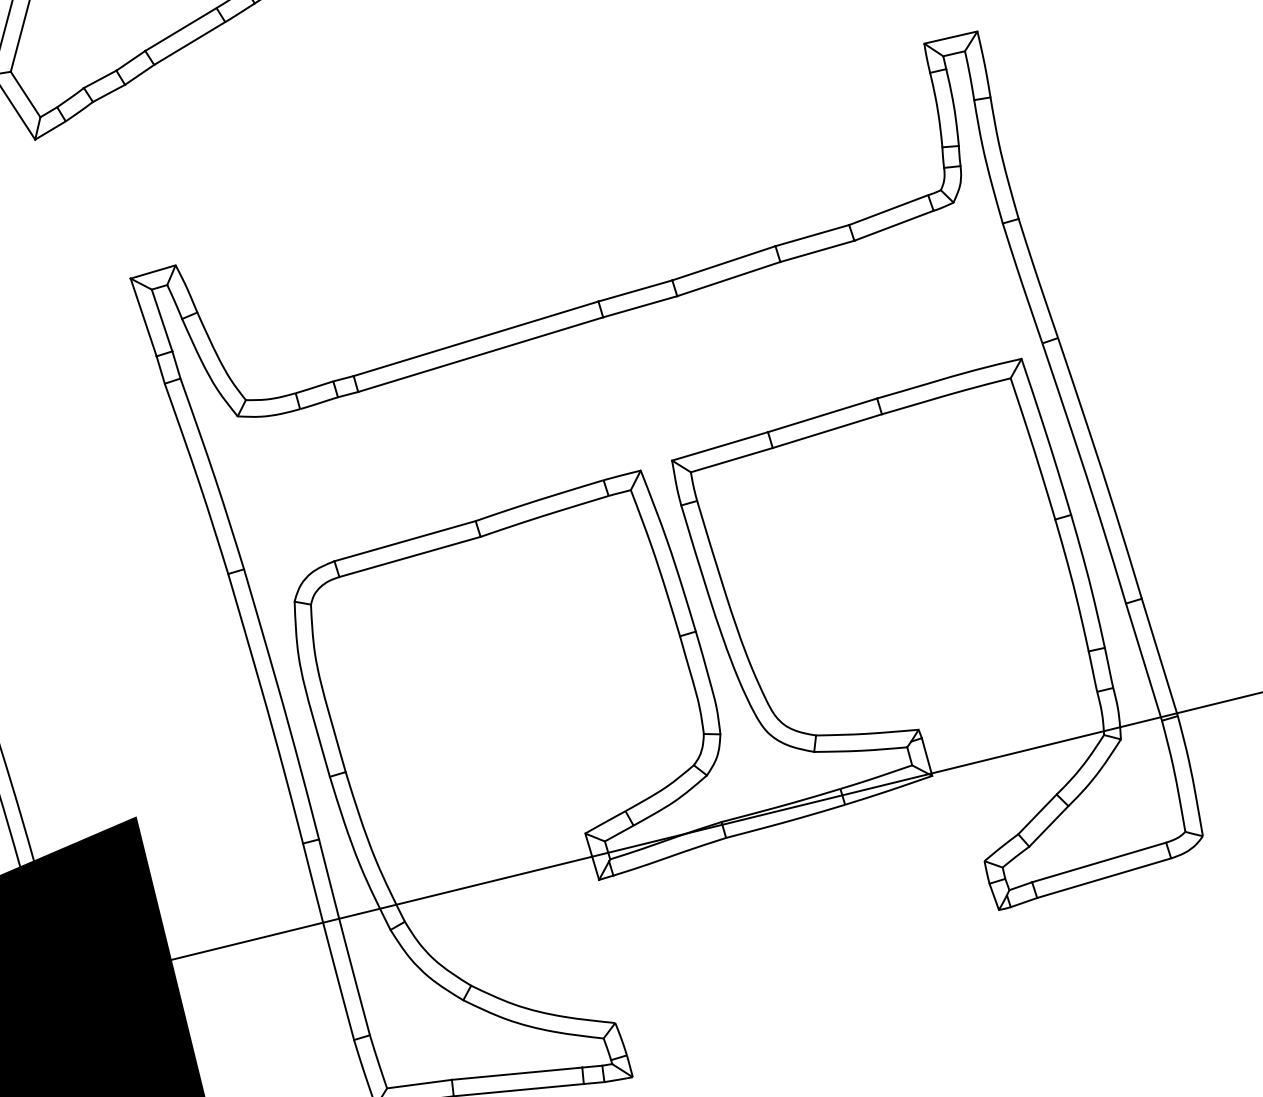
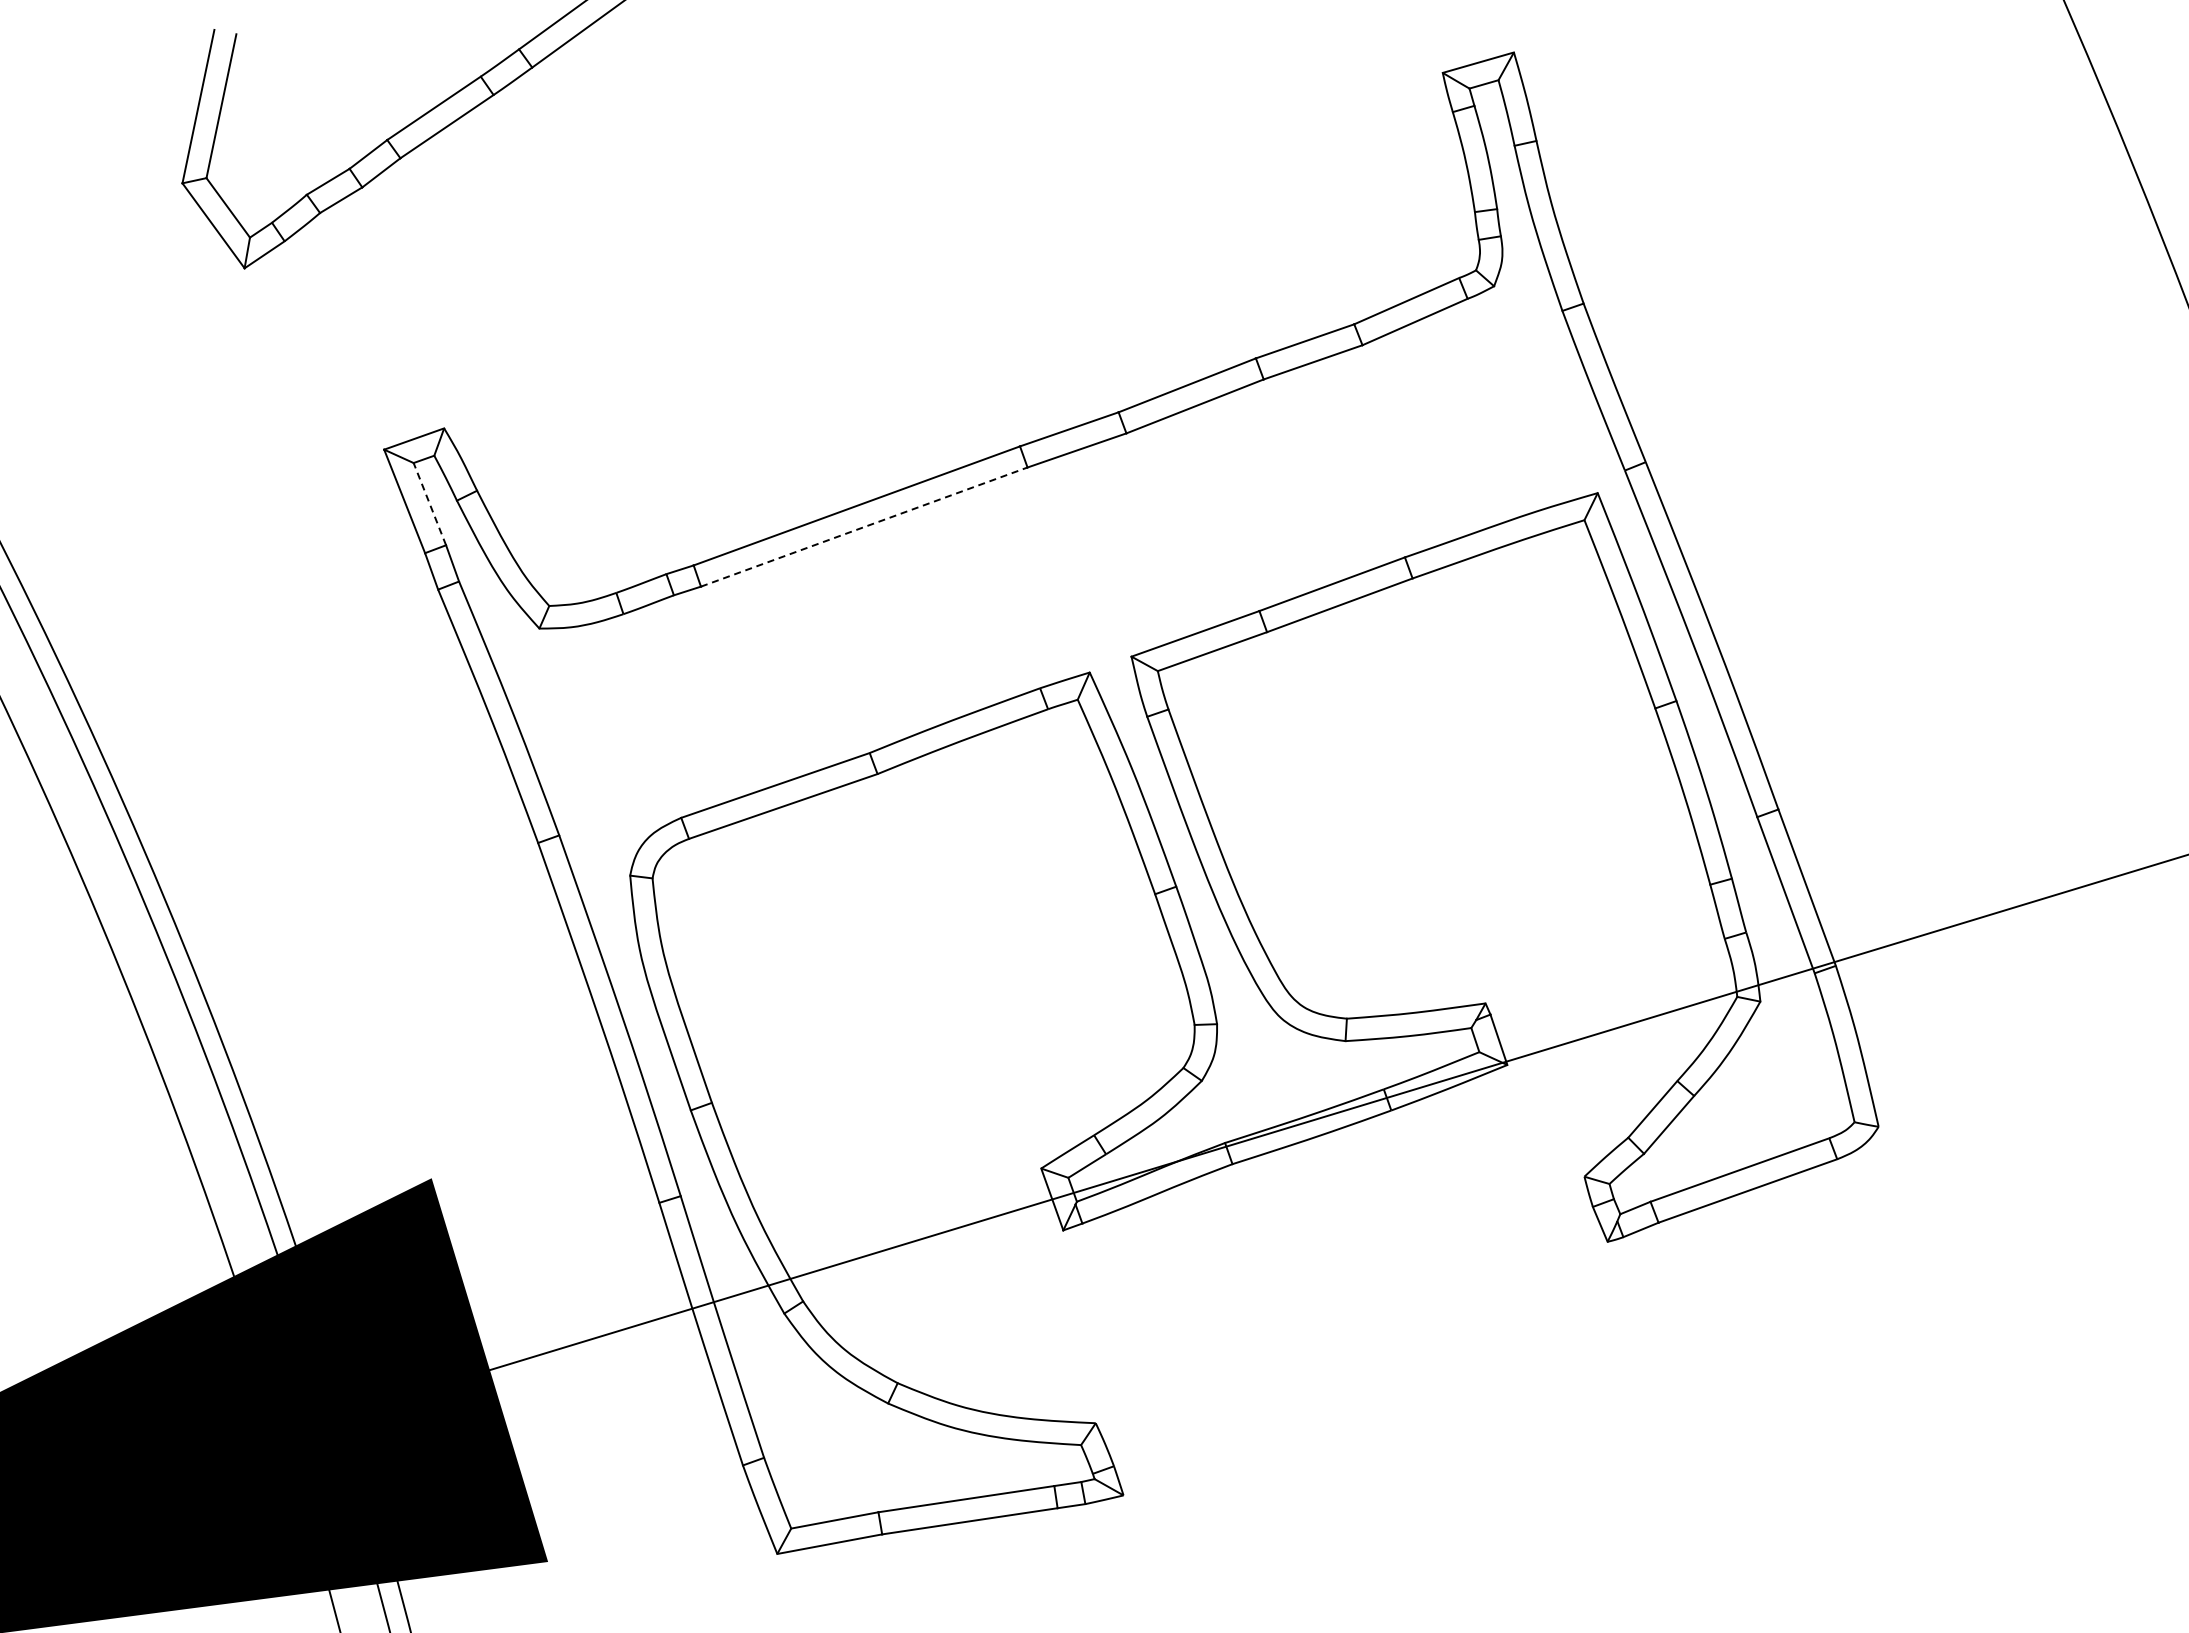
line: (161, 320) -> (429, 503), solid -> dashed
line: (480, 354) -> (864, 527), solid -> dashed

